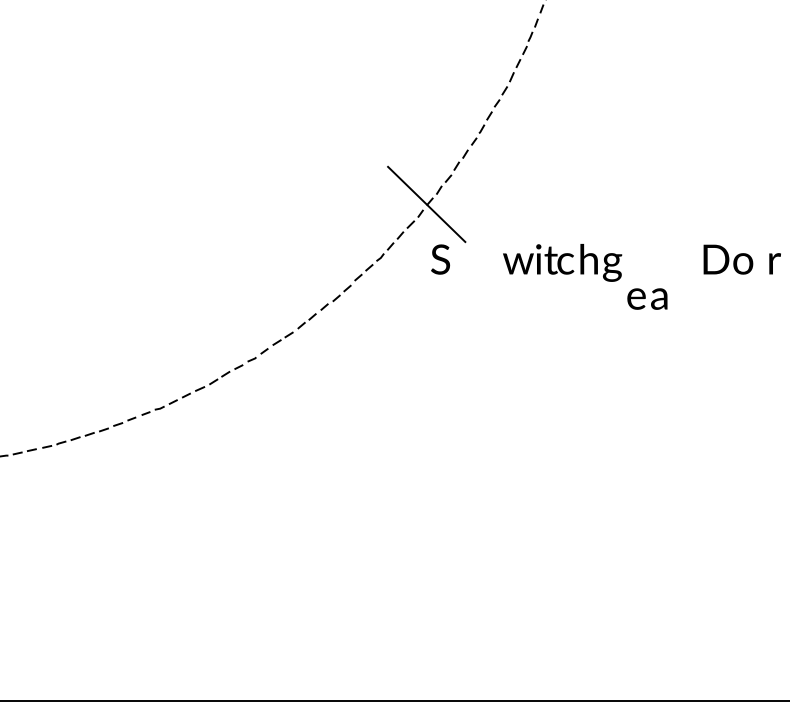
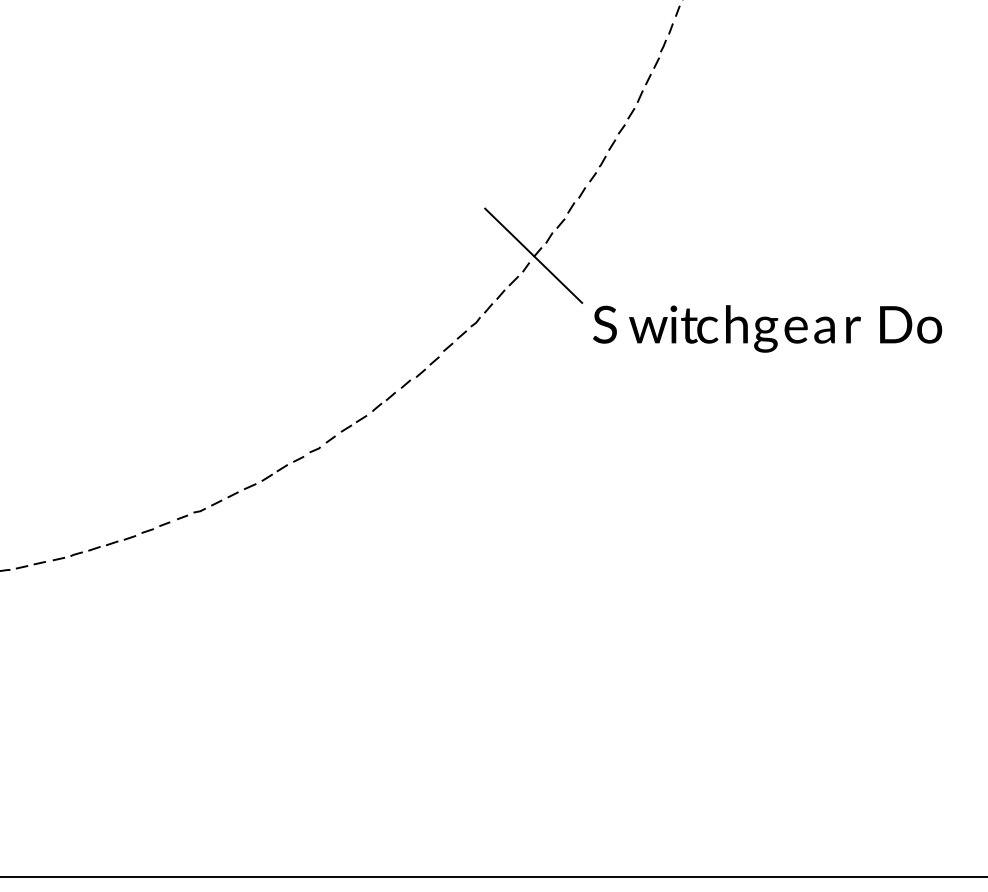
text: (440, 259) -> (604, 324), moved
text: (775, 263) -> (853, 329), moved
text: (647, 298) -> (809, 329), moved

